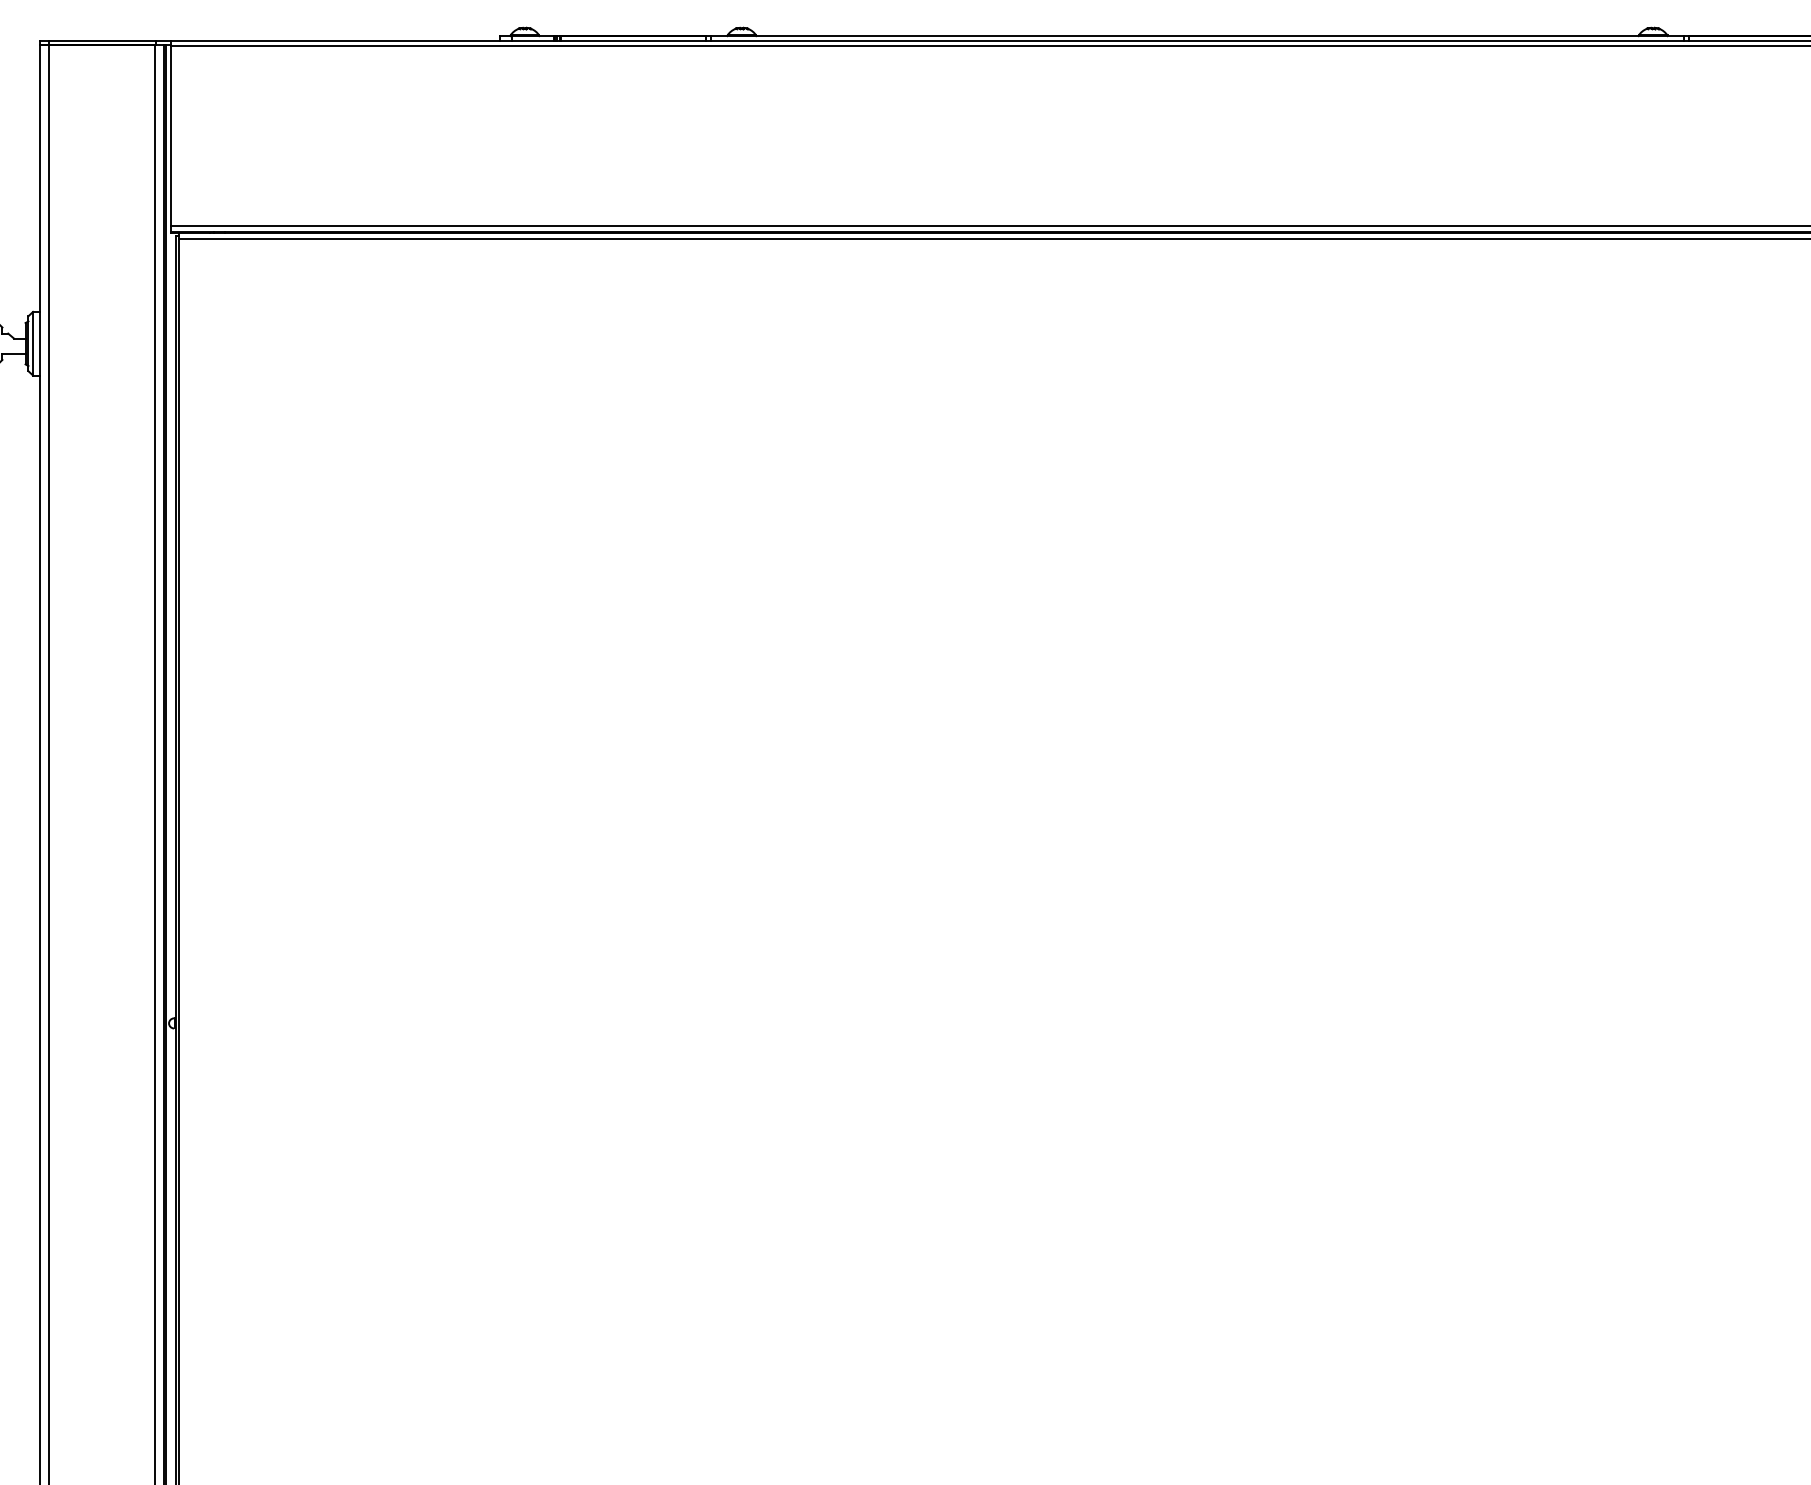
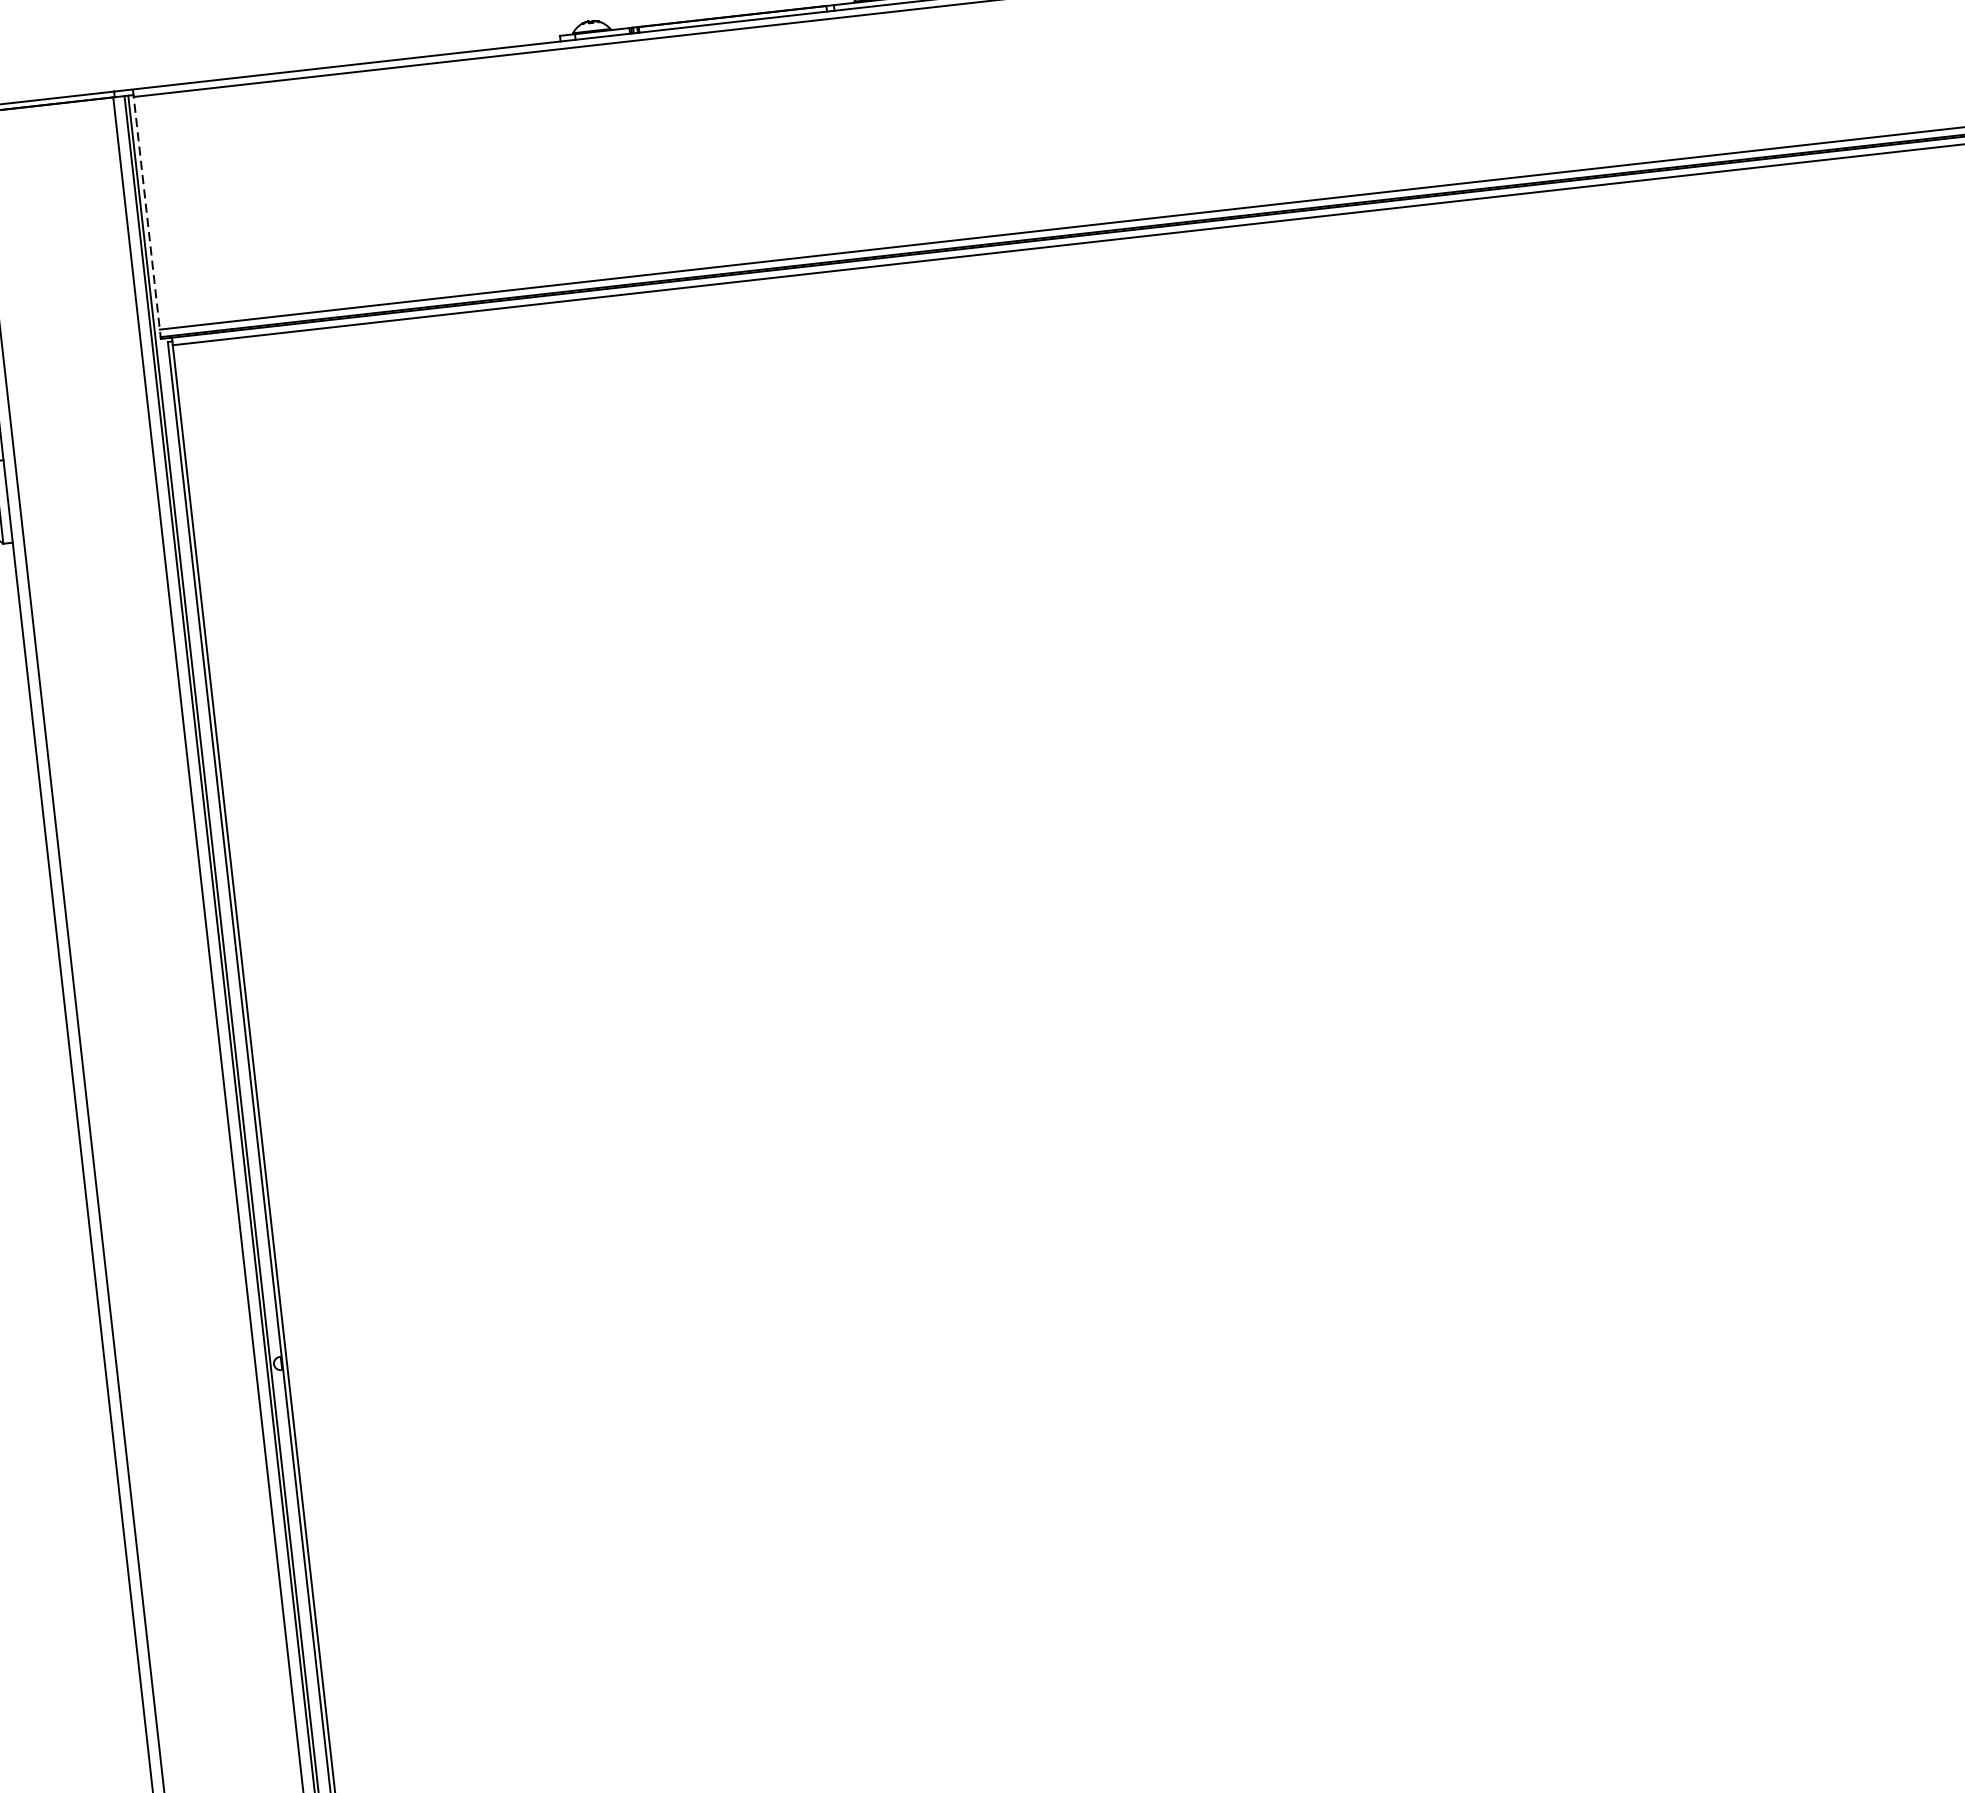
line: (170, 137) -> (146, 215), solid -> dashed

